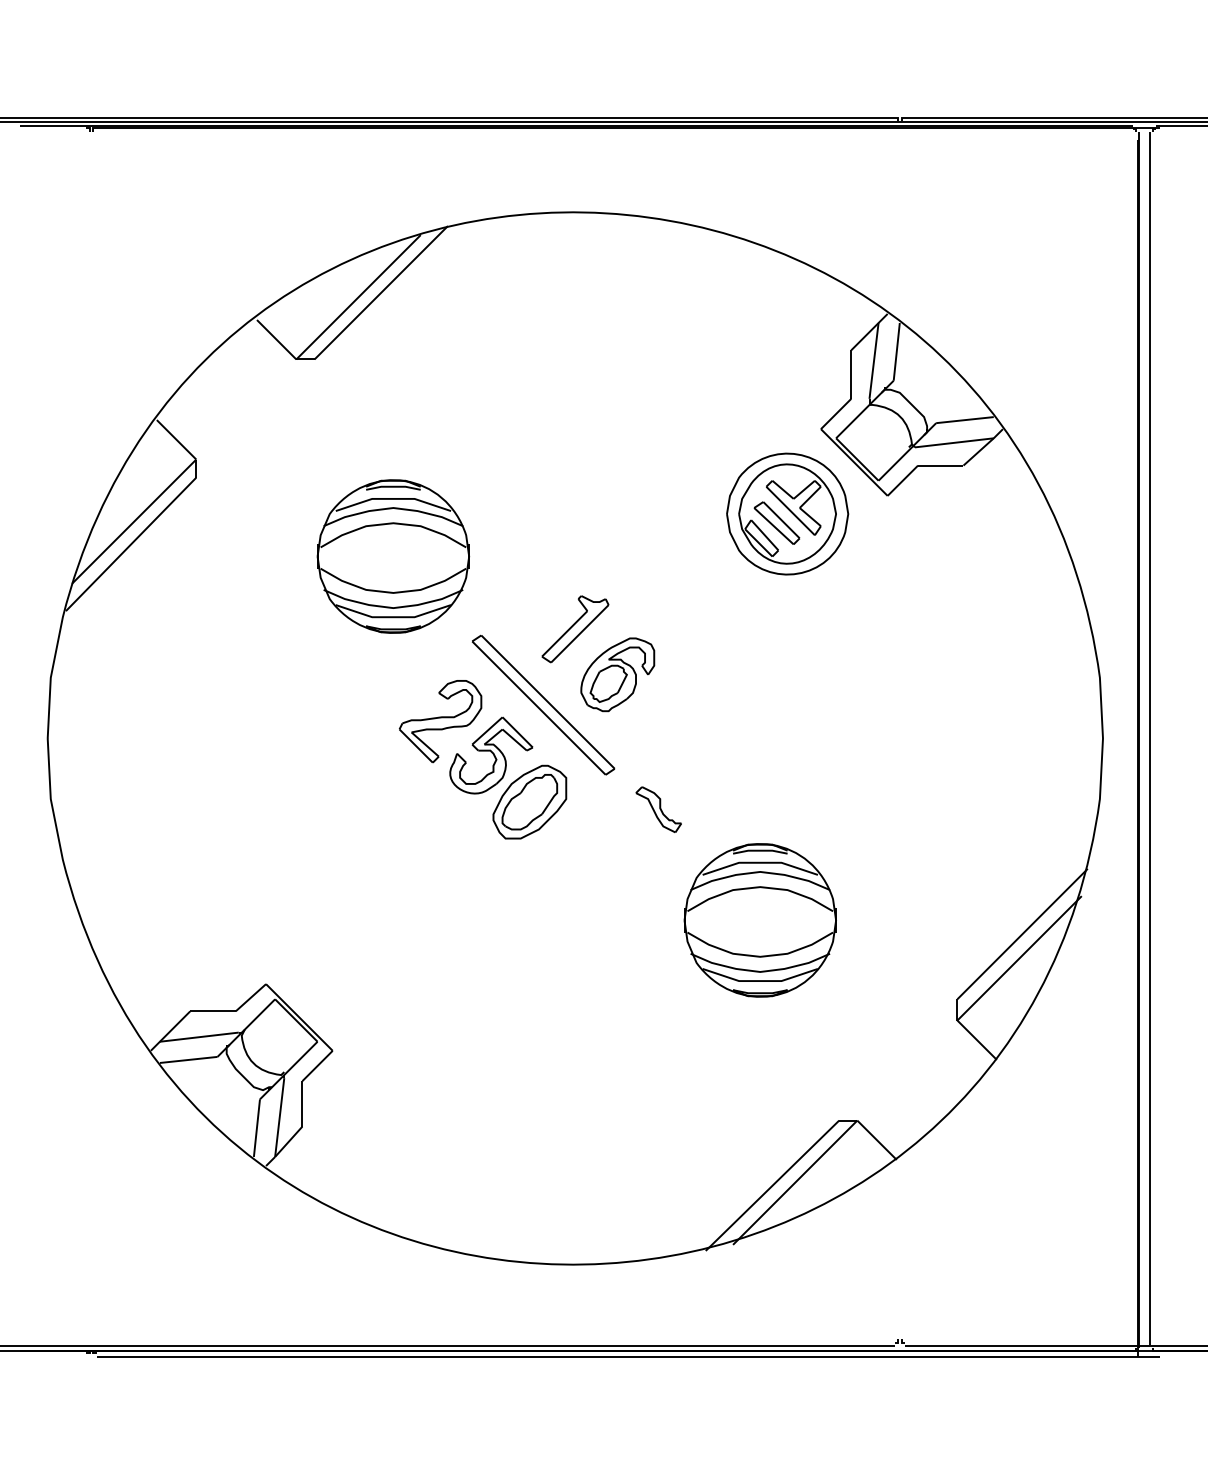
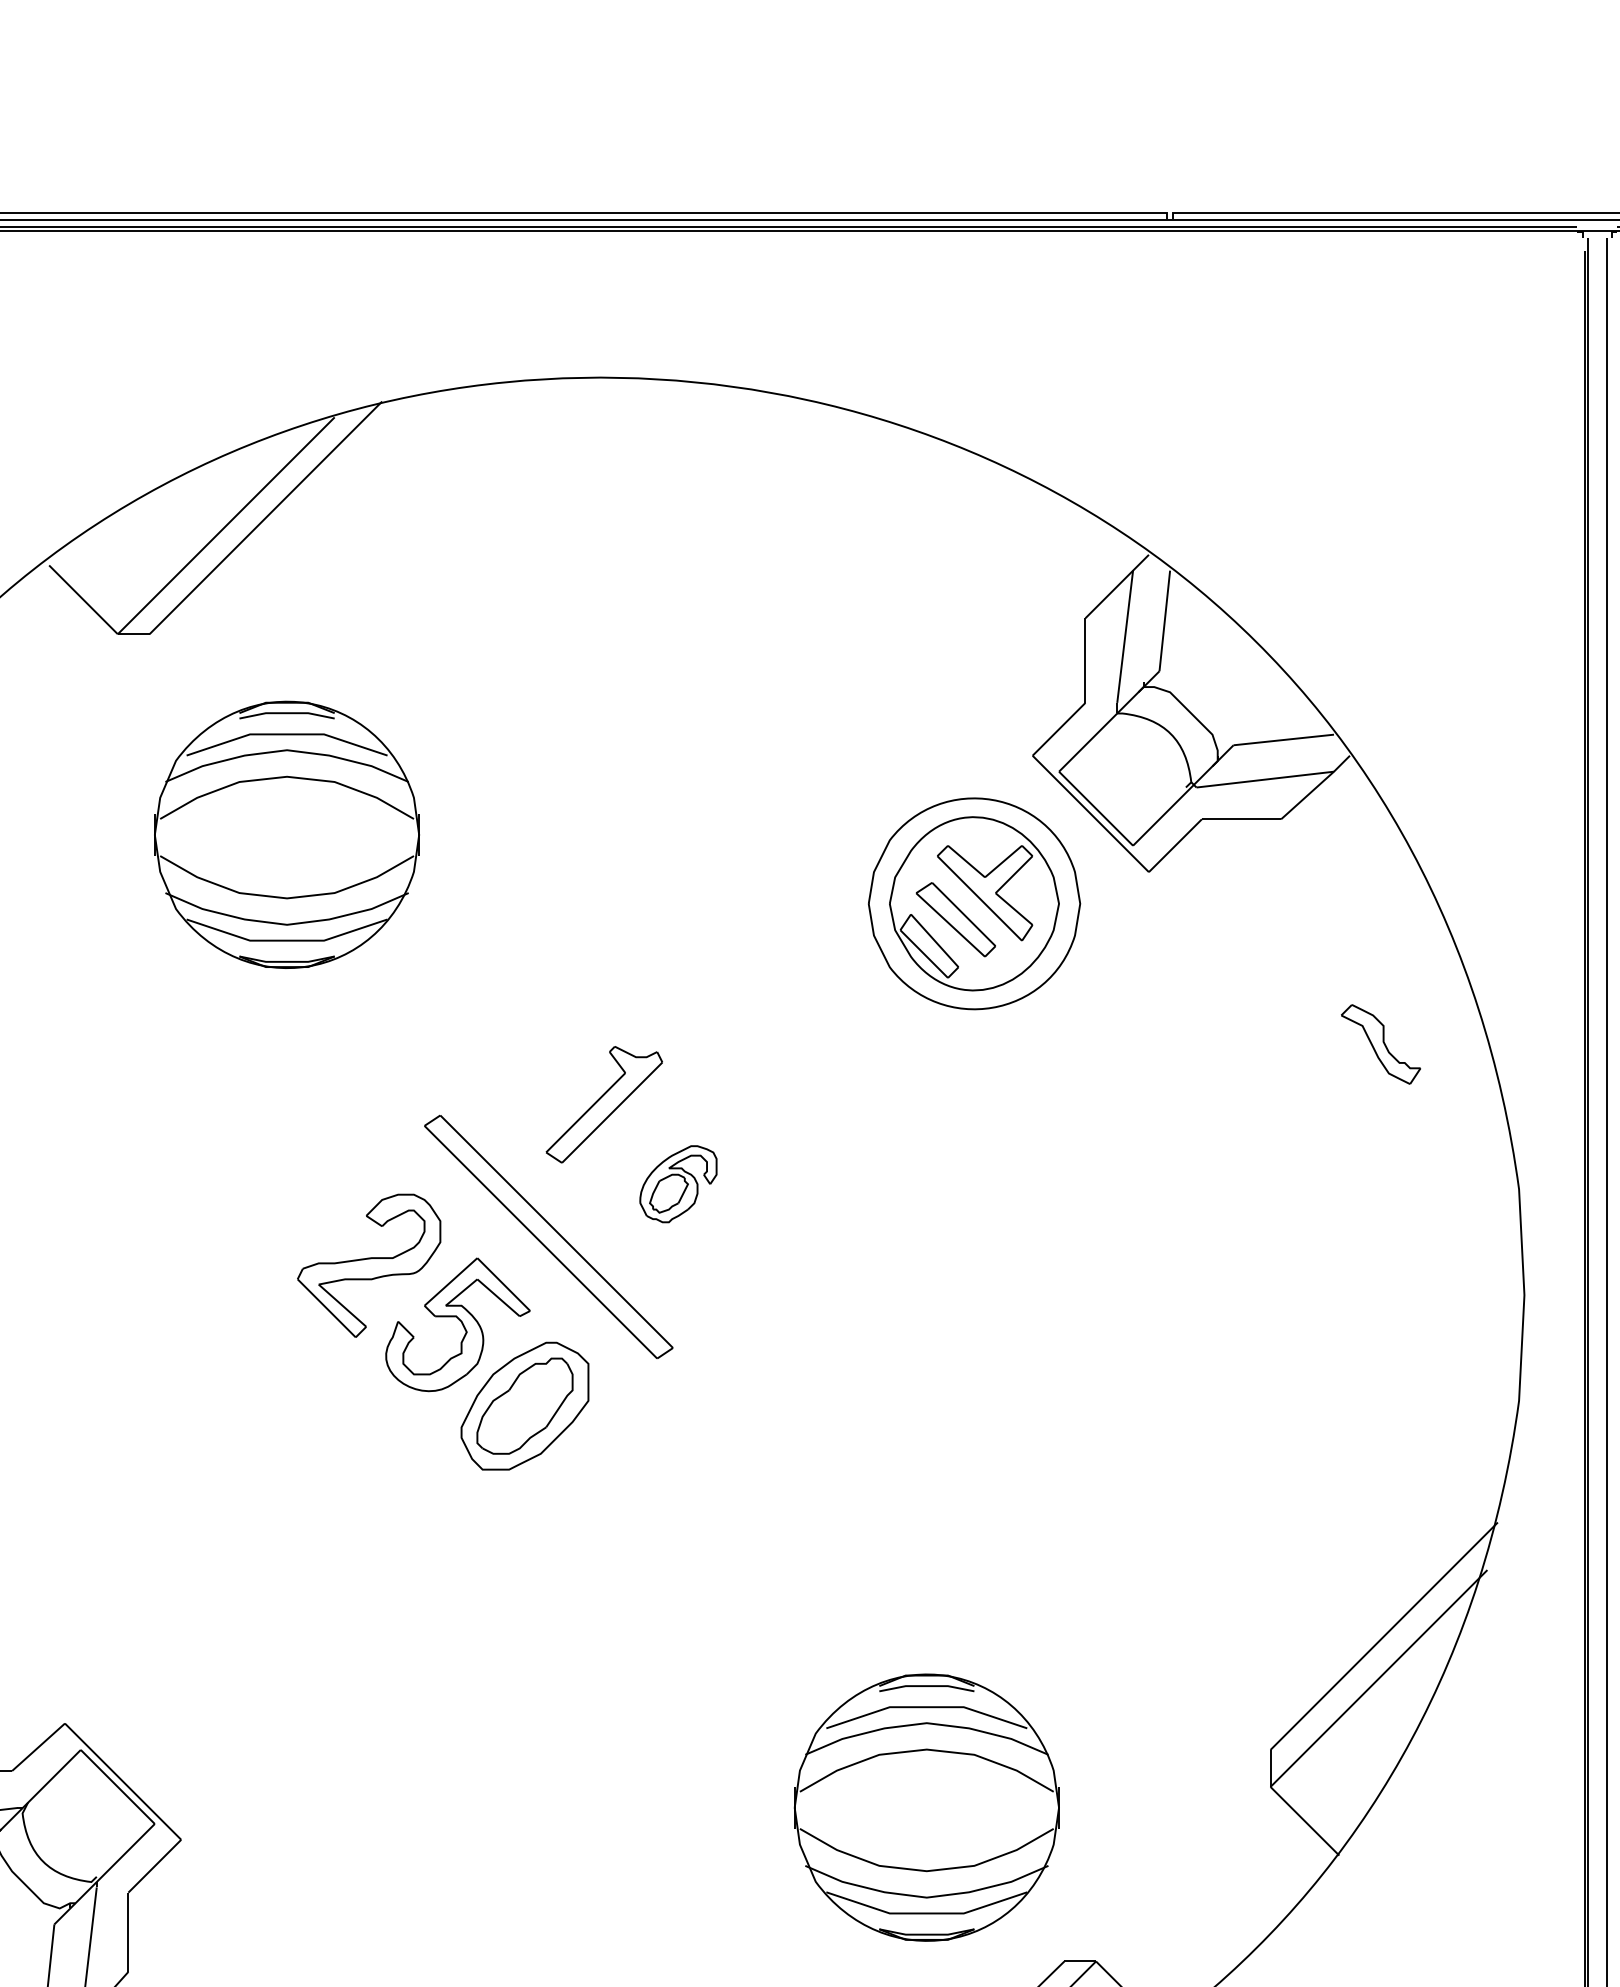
part: (393, 556) -> (287, 834), moved
part: (617, 674) -> (677, 1183), size x0.6
part: (658, 809) -> (1380, 1044), moved
part: (759, 920) -> (925, 1807), moved

